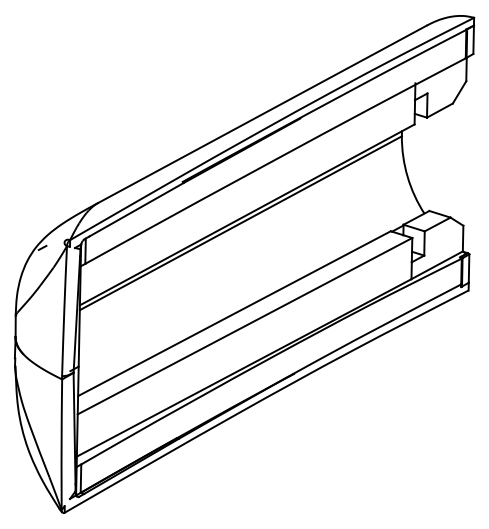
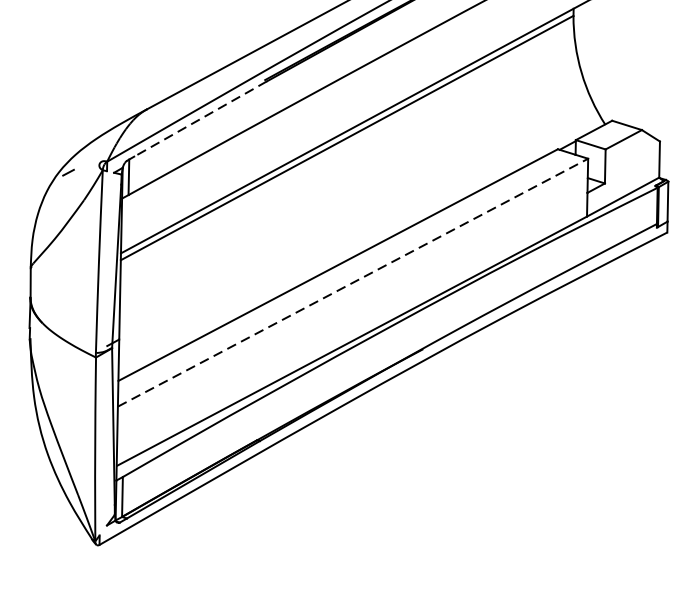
line: (136, 209) -> (200, 118), solid -> dashed
line: (245, 325) -> (353, 281), solid -> dashed

